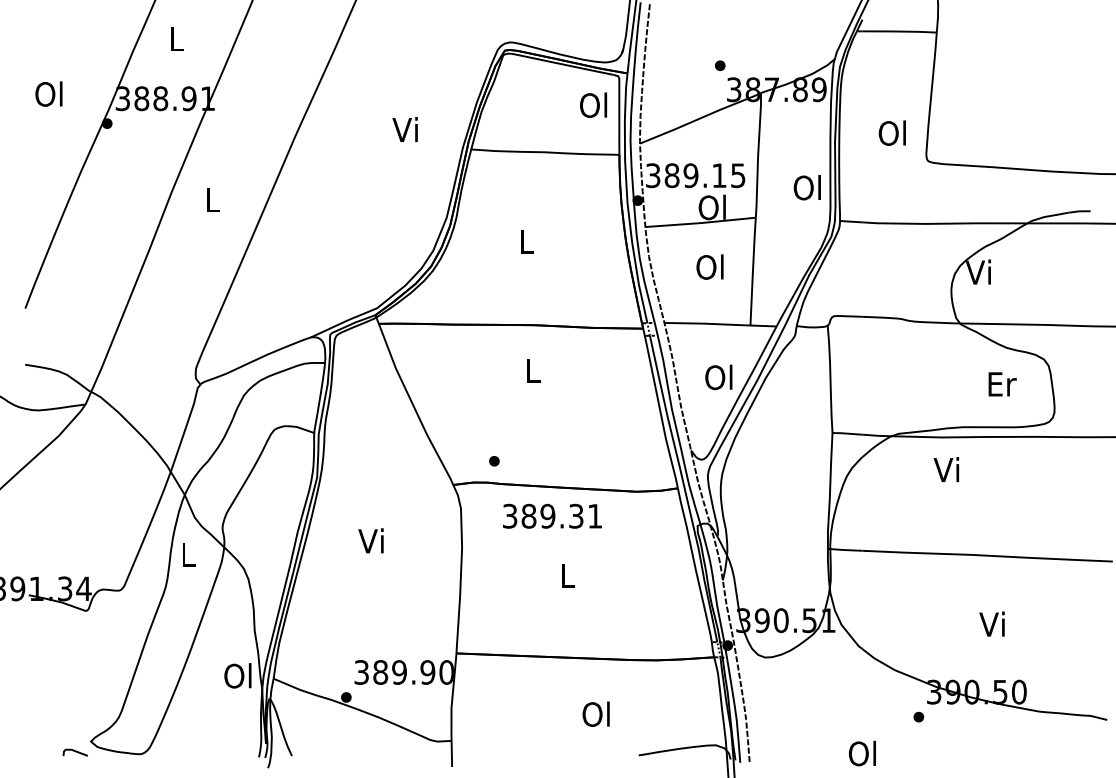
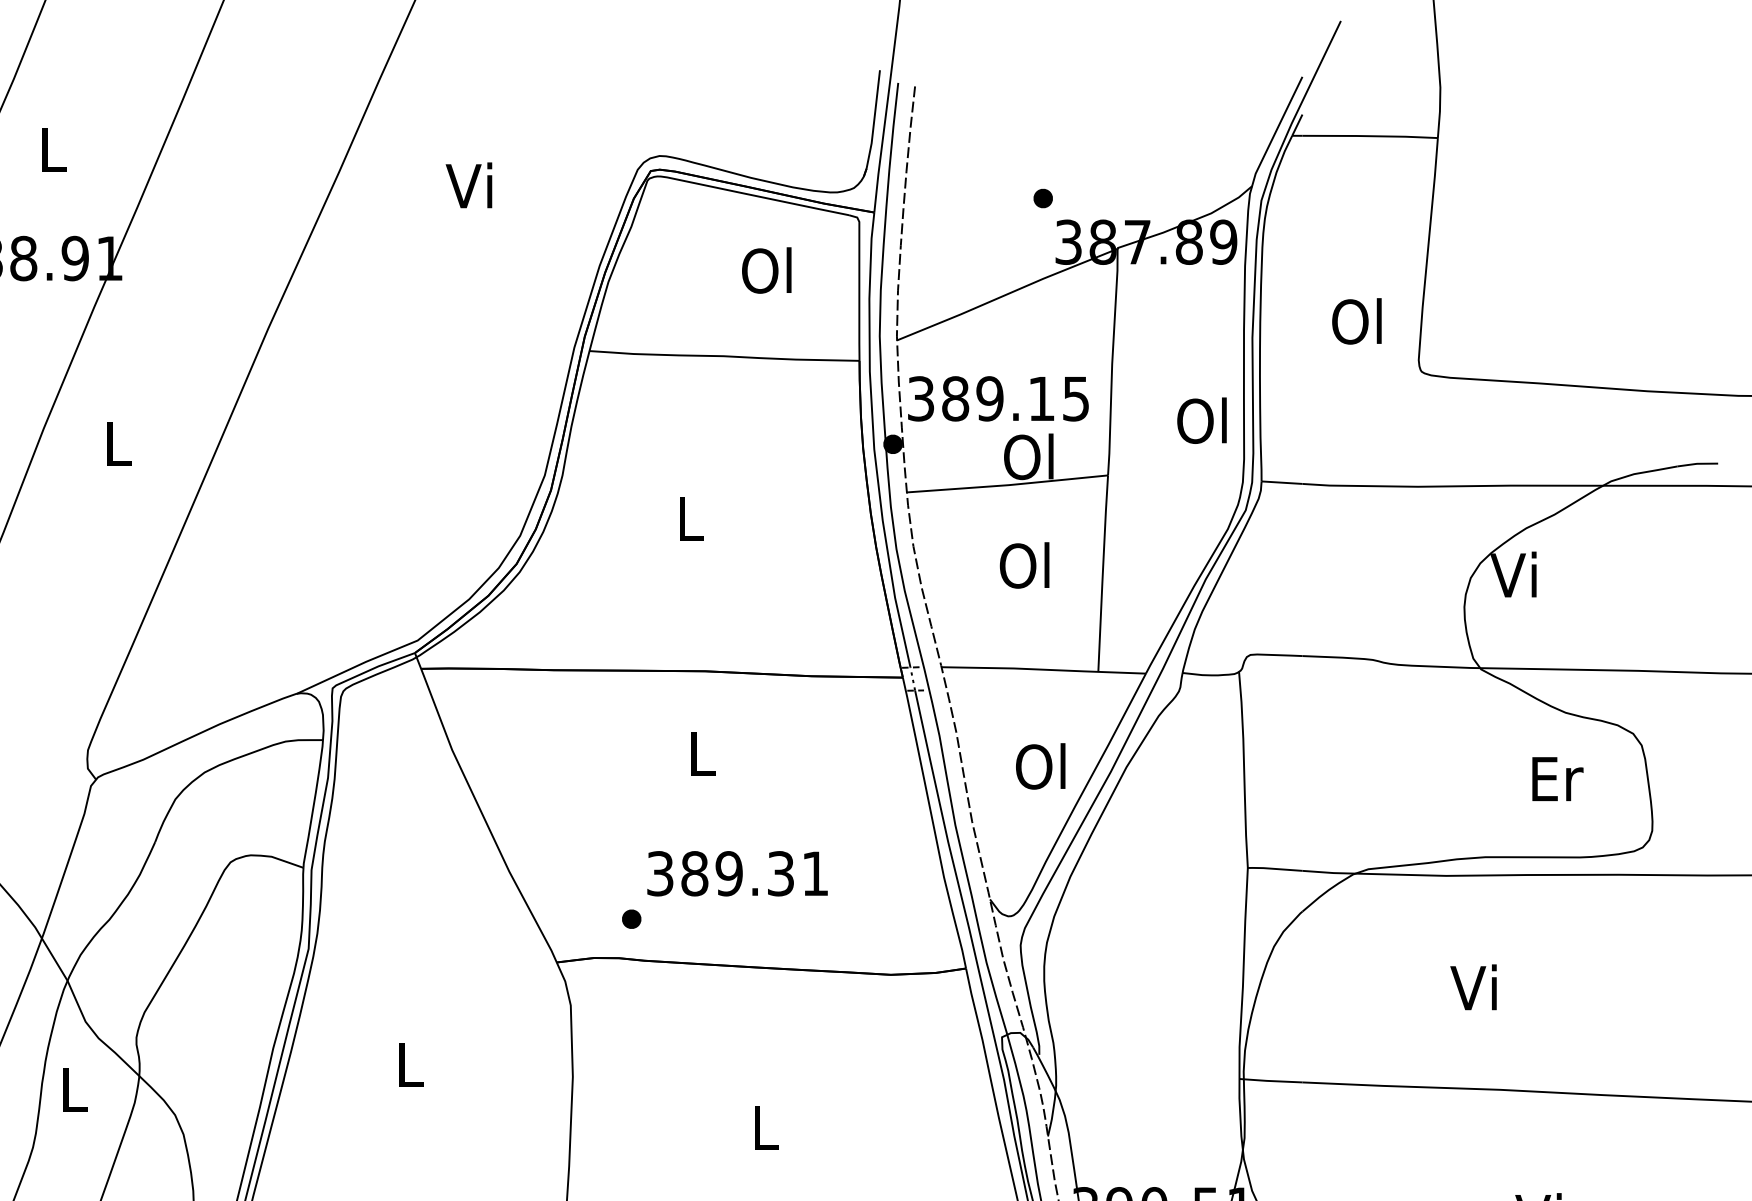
text: (593, 104) -> (766, 269), moved
text: (404, 129) -> (467, 185), moved
text: (946, 469) -> (1473, 987), moved
text: (552, 515) -> (737, 872), moved
text: (370, 540) -> (405, 1063), Vi -> L

